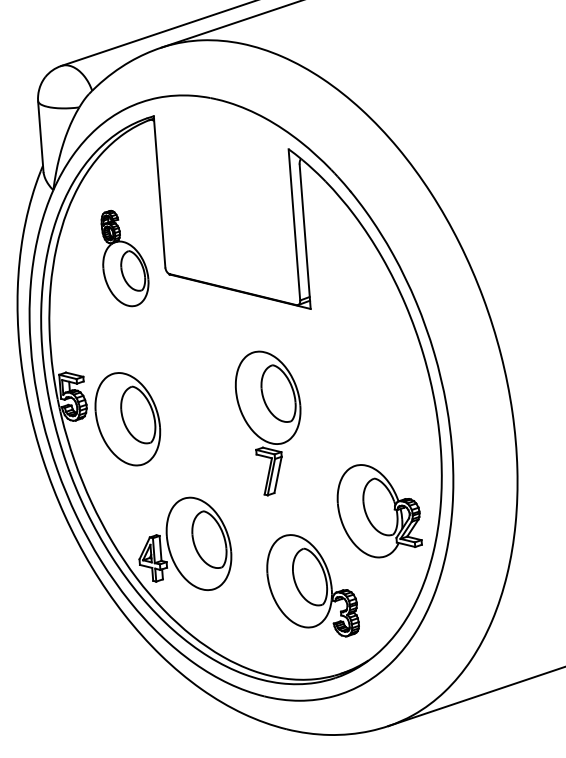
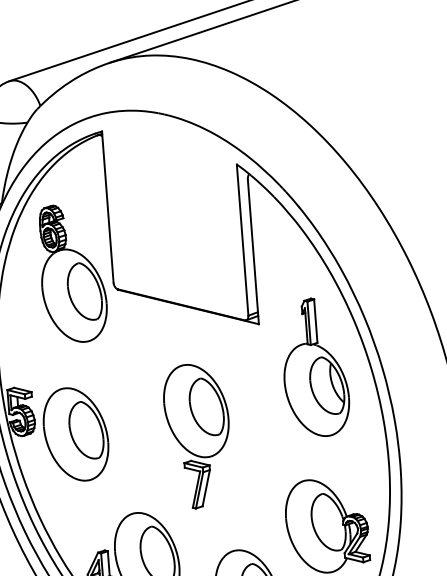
part: (124, 258) -> (72, 273), size x1.43
part: (368, 351) -> (316, 366), added
part: (267, 423) -> (195, 436), moved

